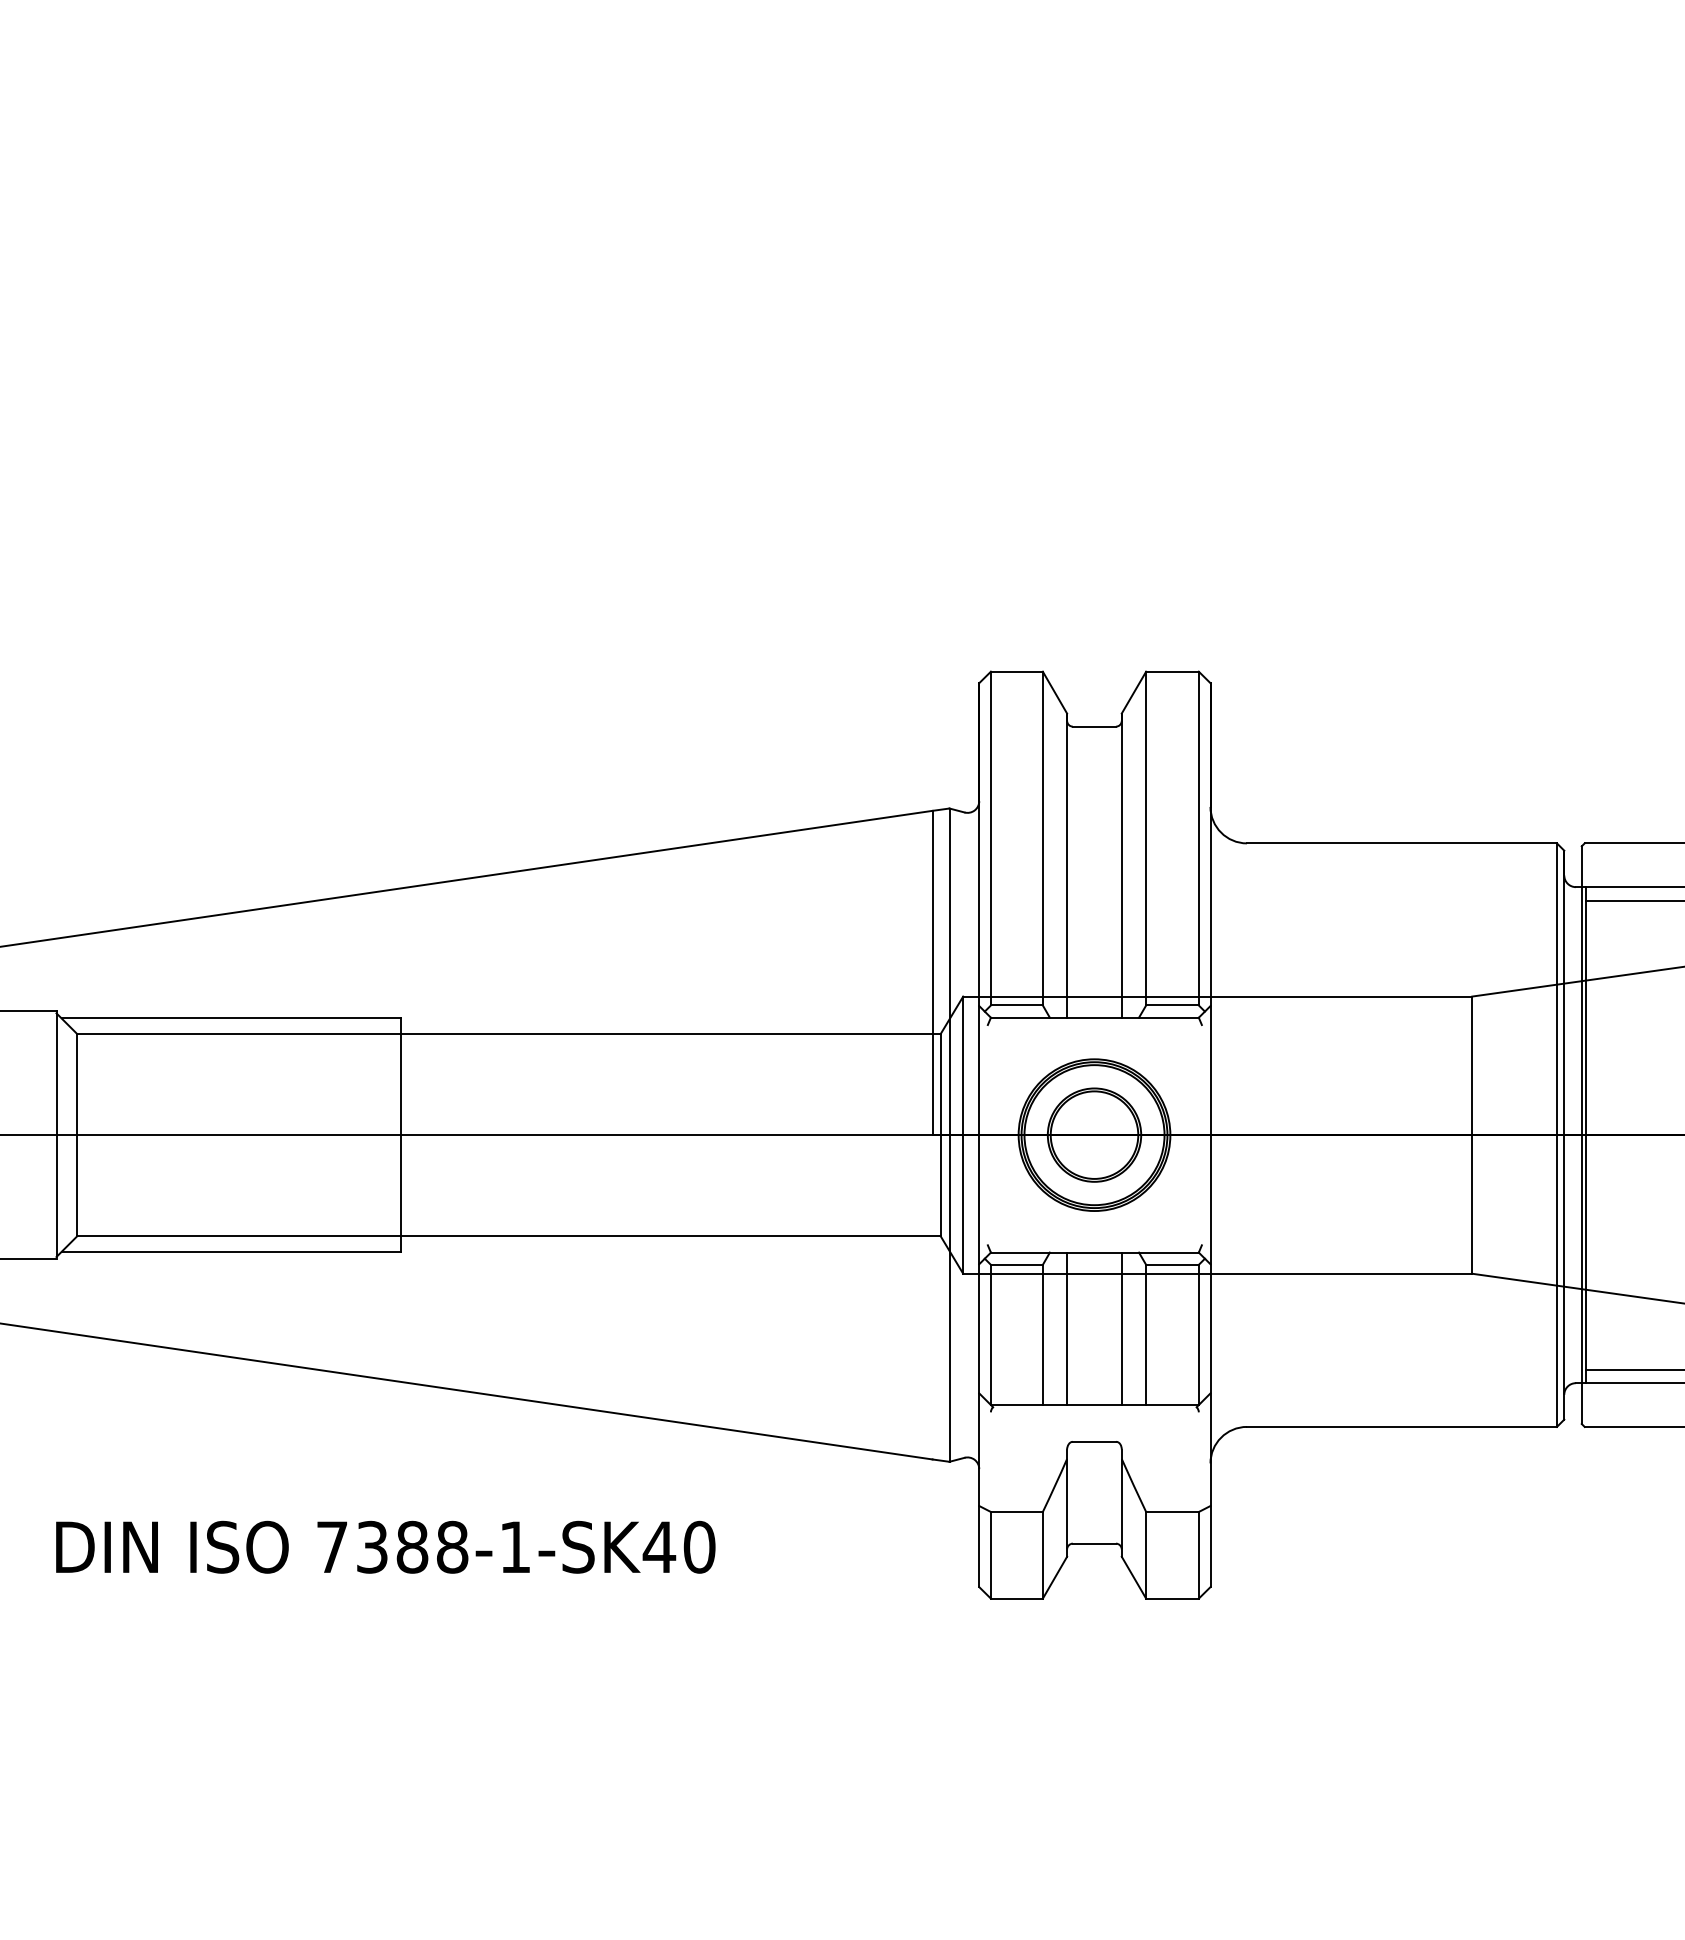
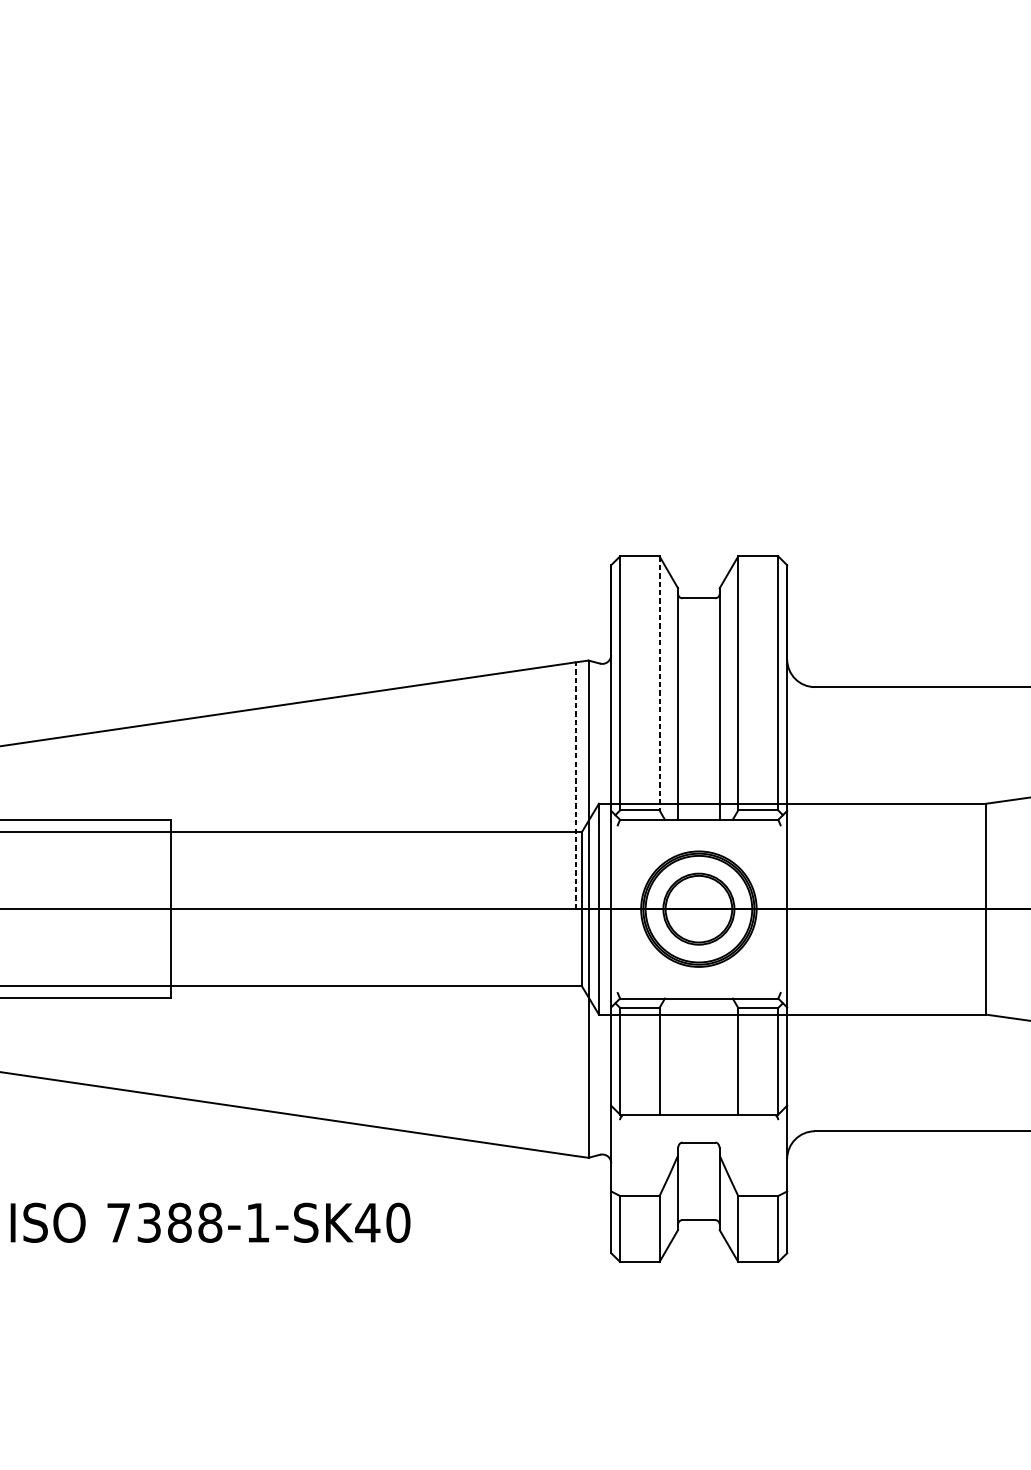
line: (1042, 838) -> (659, 683), solid -> dashed
line: (932, 972) -> (575, 785), solid -> dashed
line: (1067, 1328) -> (678, 1056), removed
line: (1121, 1328) -> (719, 1056), removed

